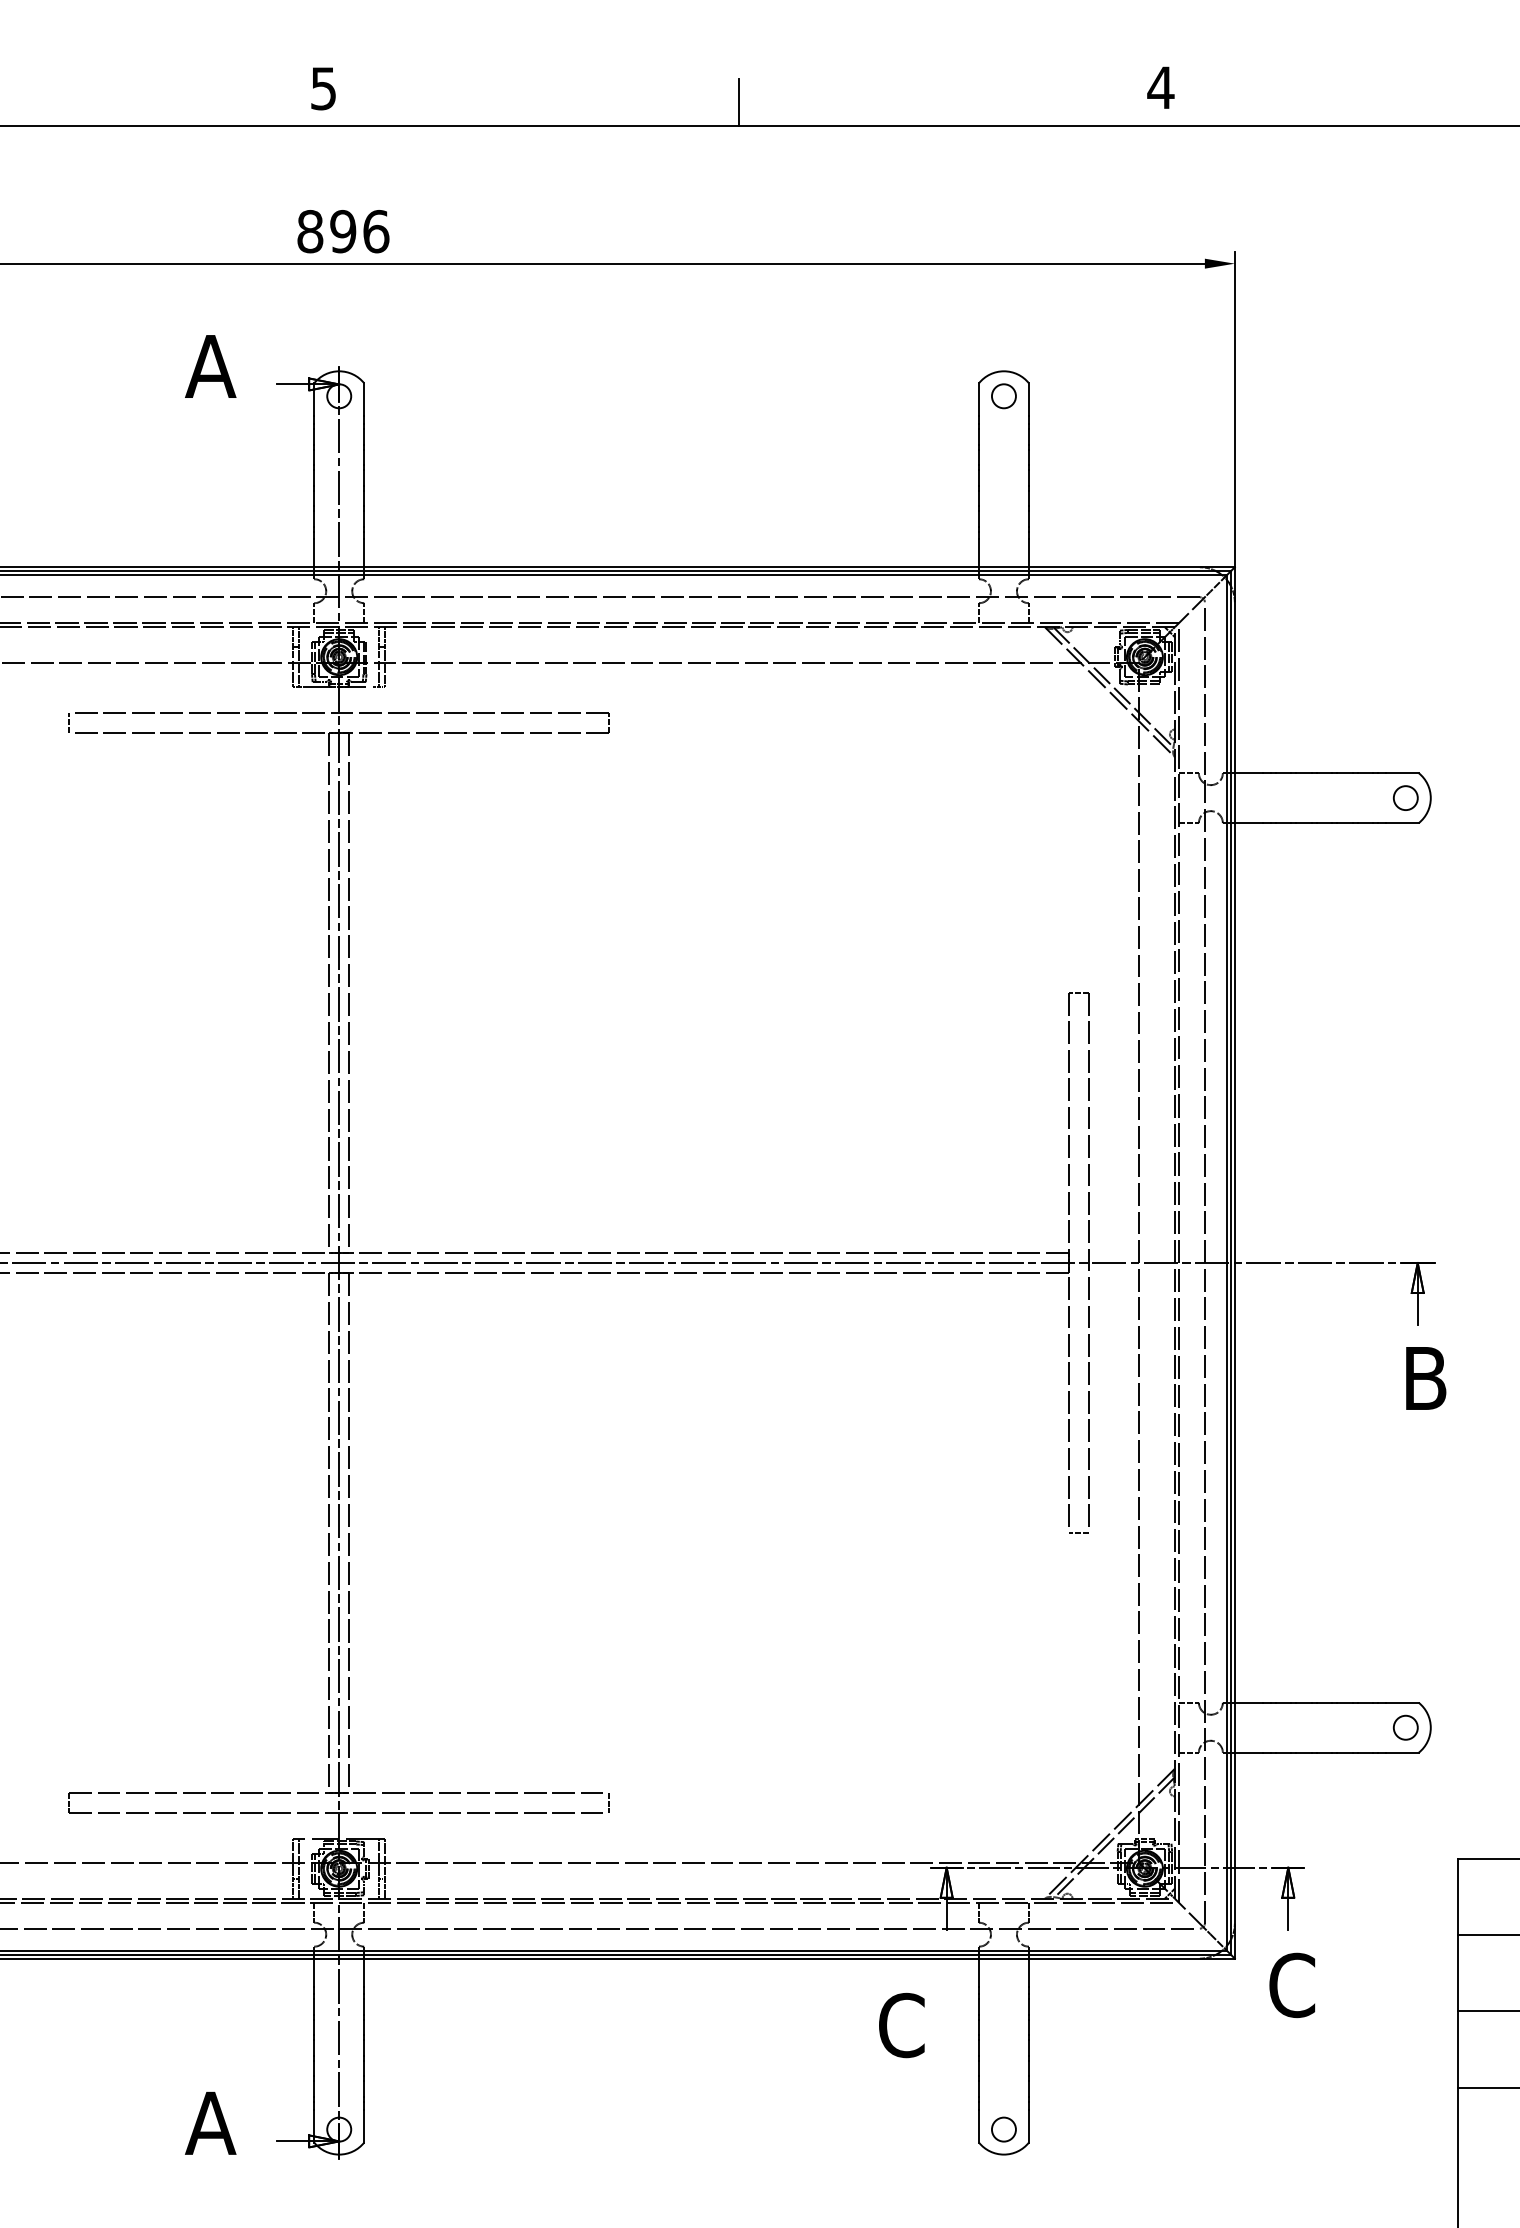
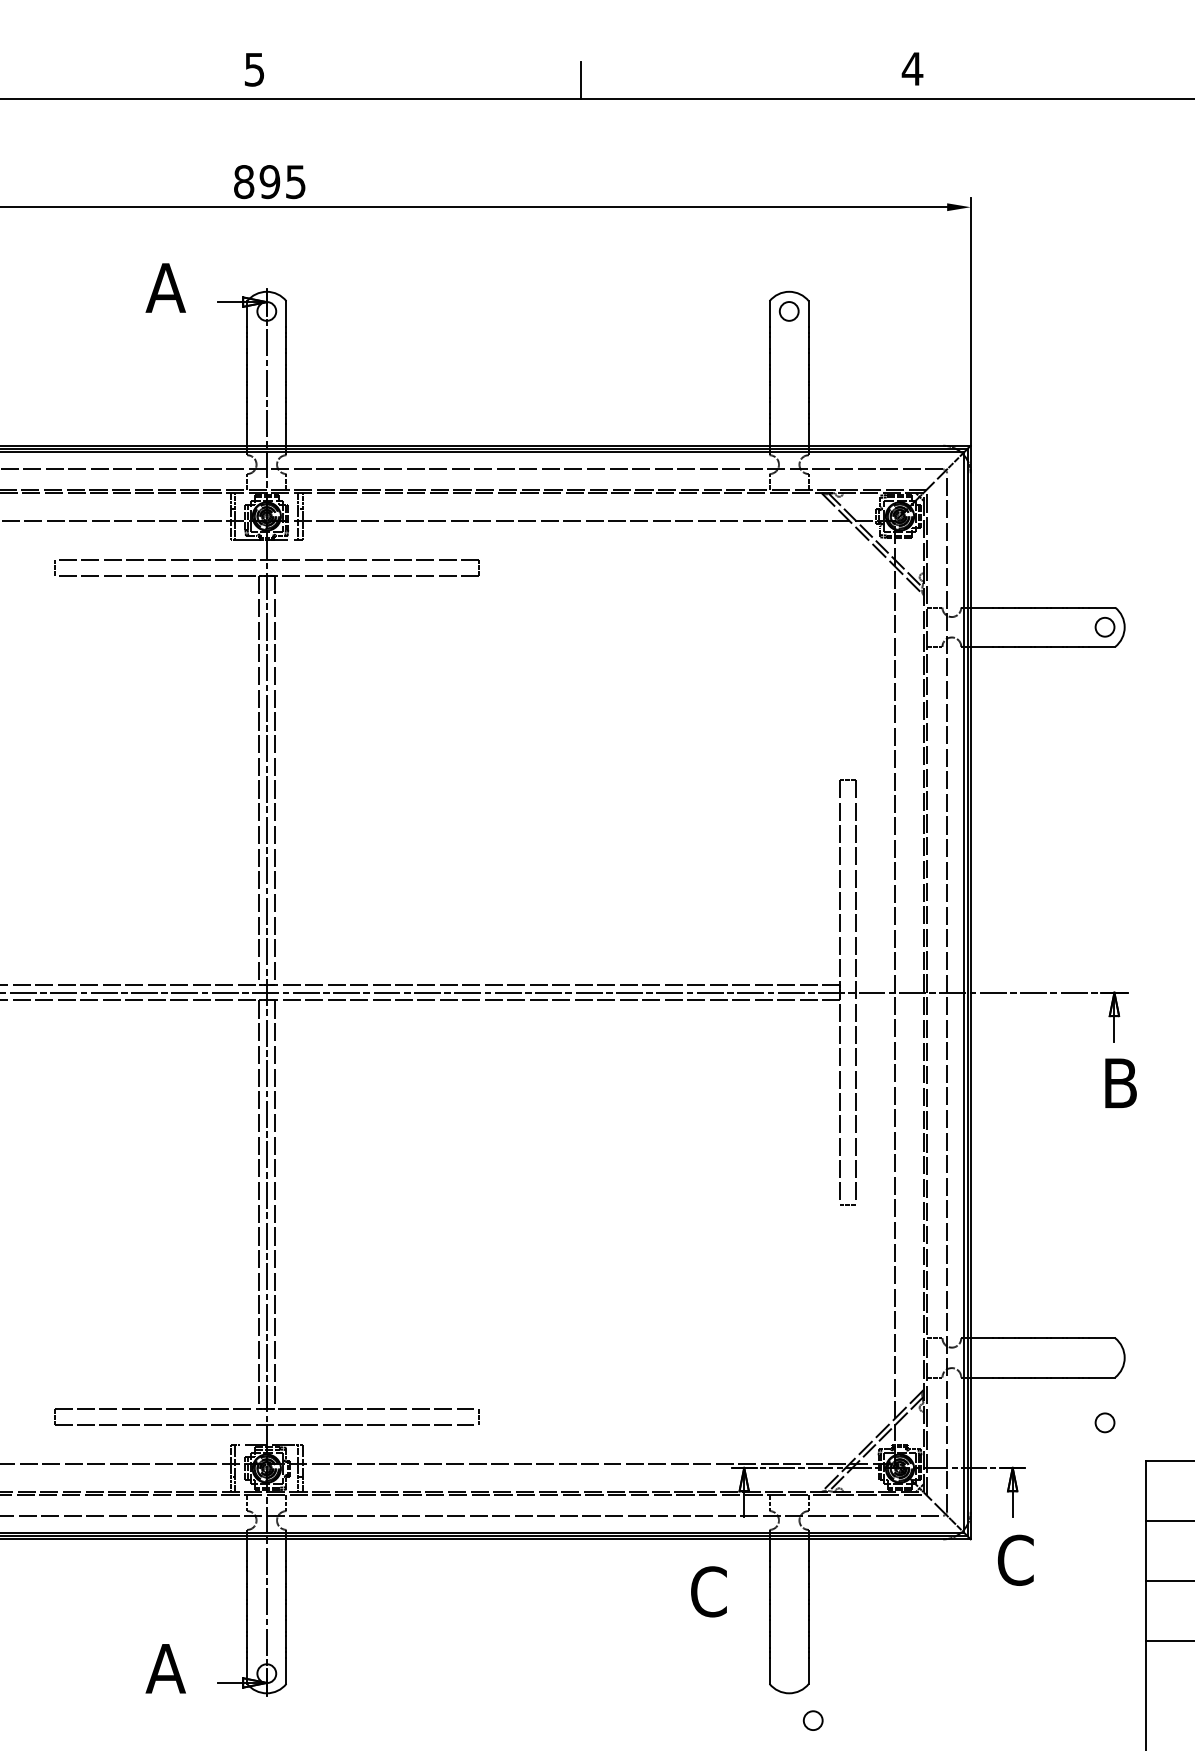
text: (375, 232) -> (295, 182), 896 -> 895
circle: (1405, 1727) -> (1104, 1422), moved
circle: (1003, 2129) -> (812, 1720), moved

